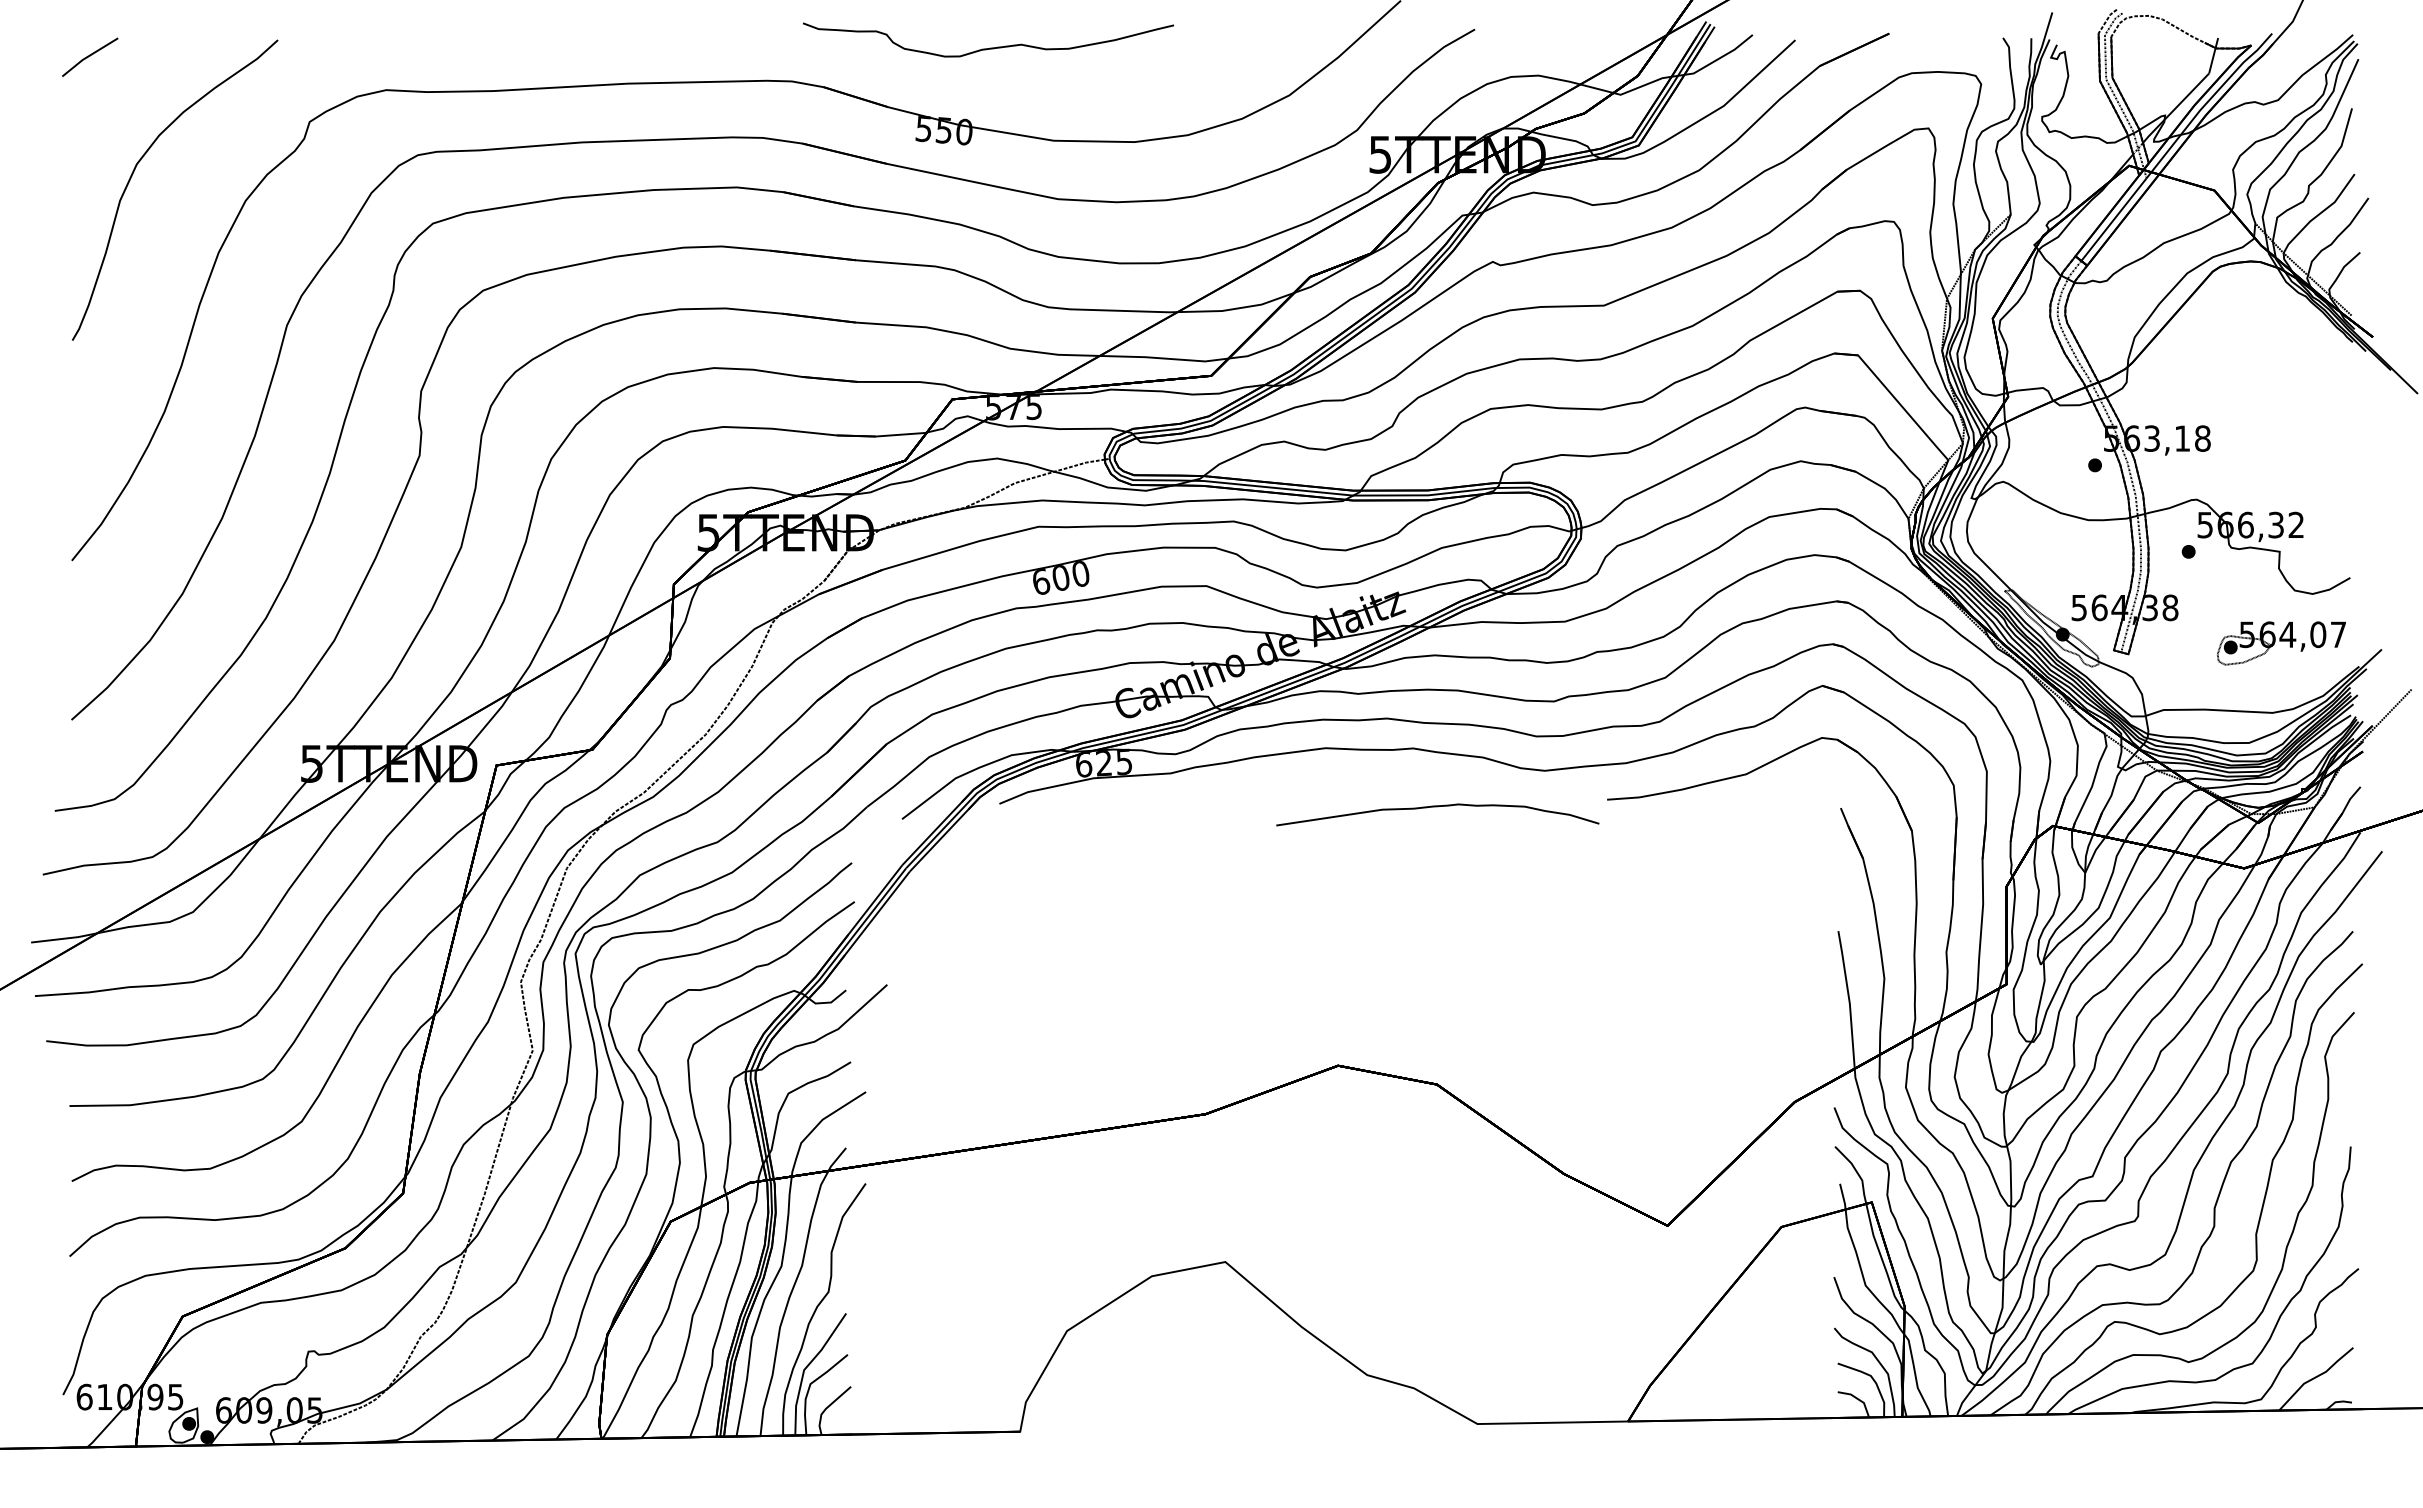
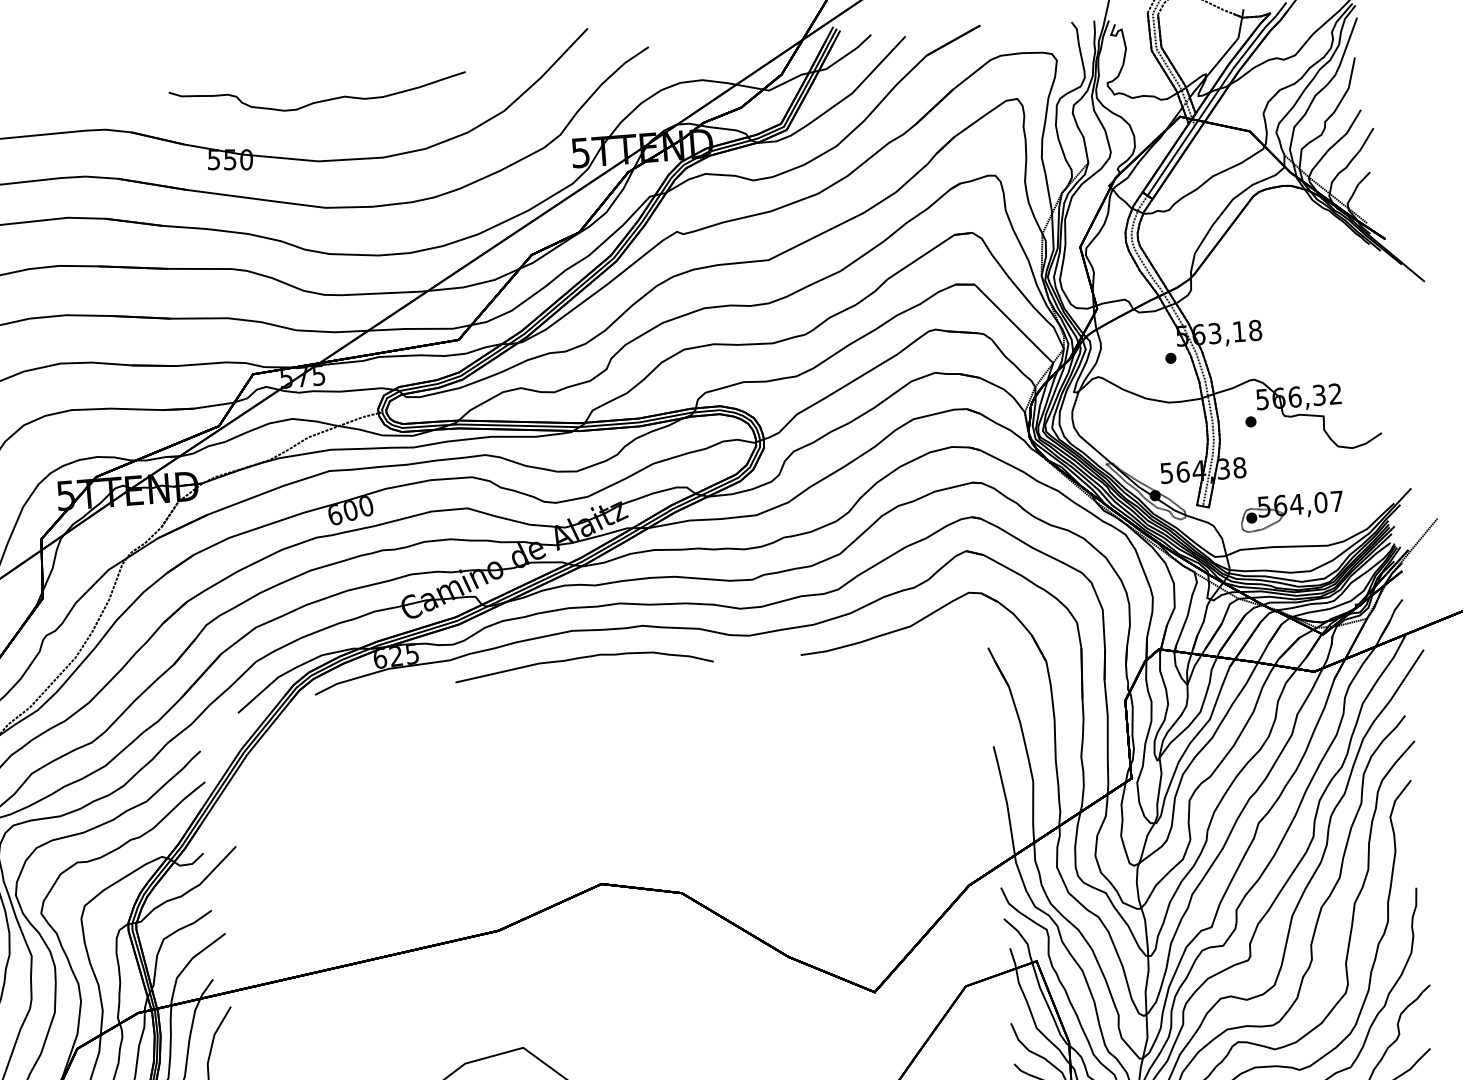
part: (989, 47) -> (319, 100), moved
part: (2281, 643) -> (1292, 511), moved
curve: (1437, 807) -> (583, 658), moved

